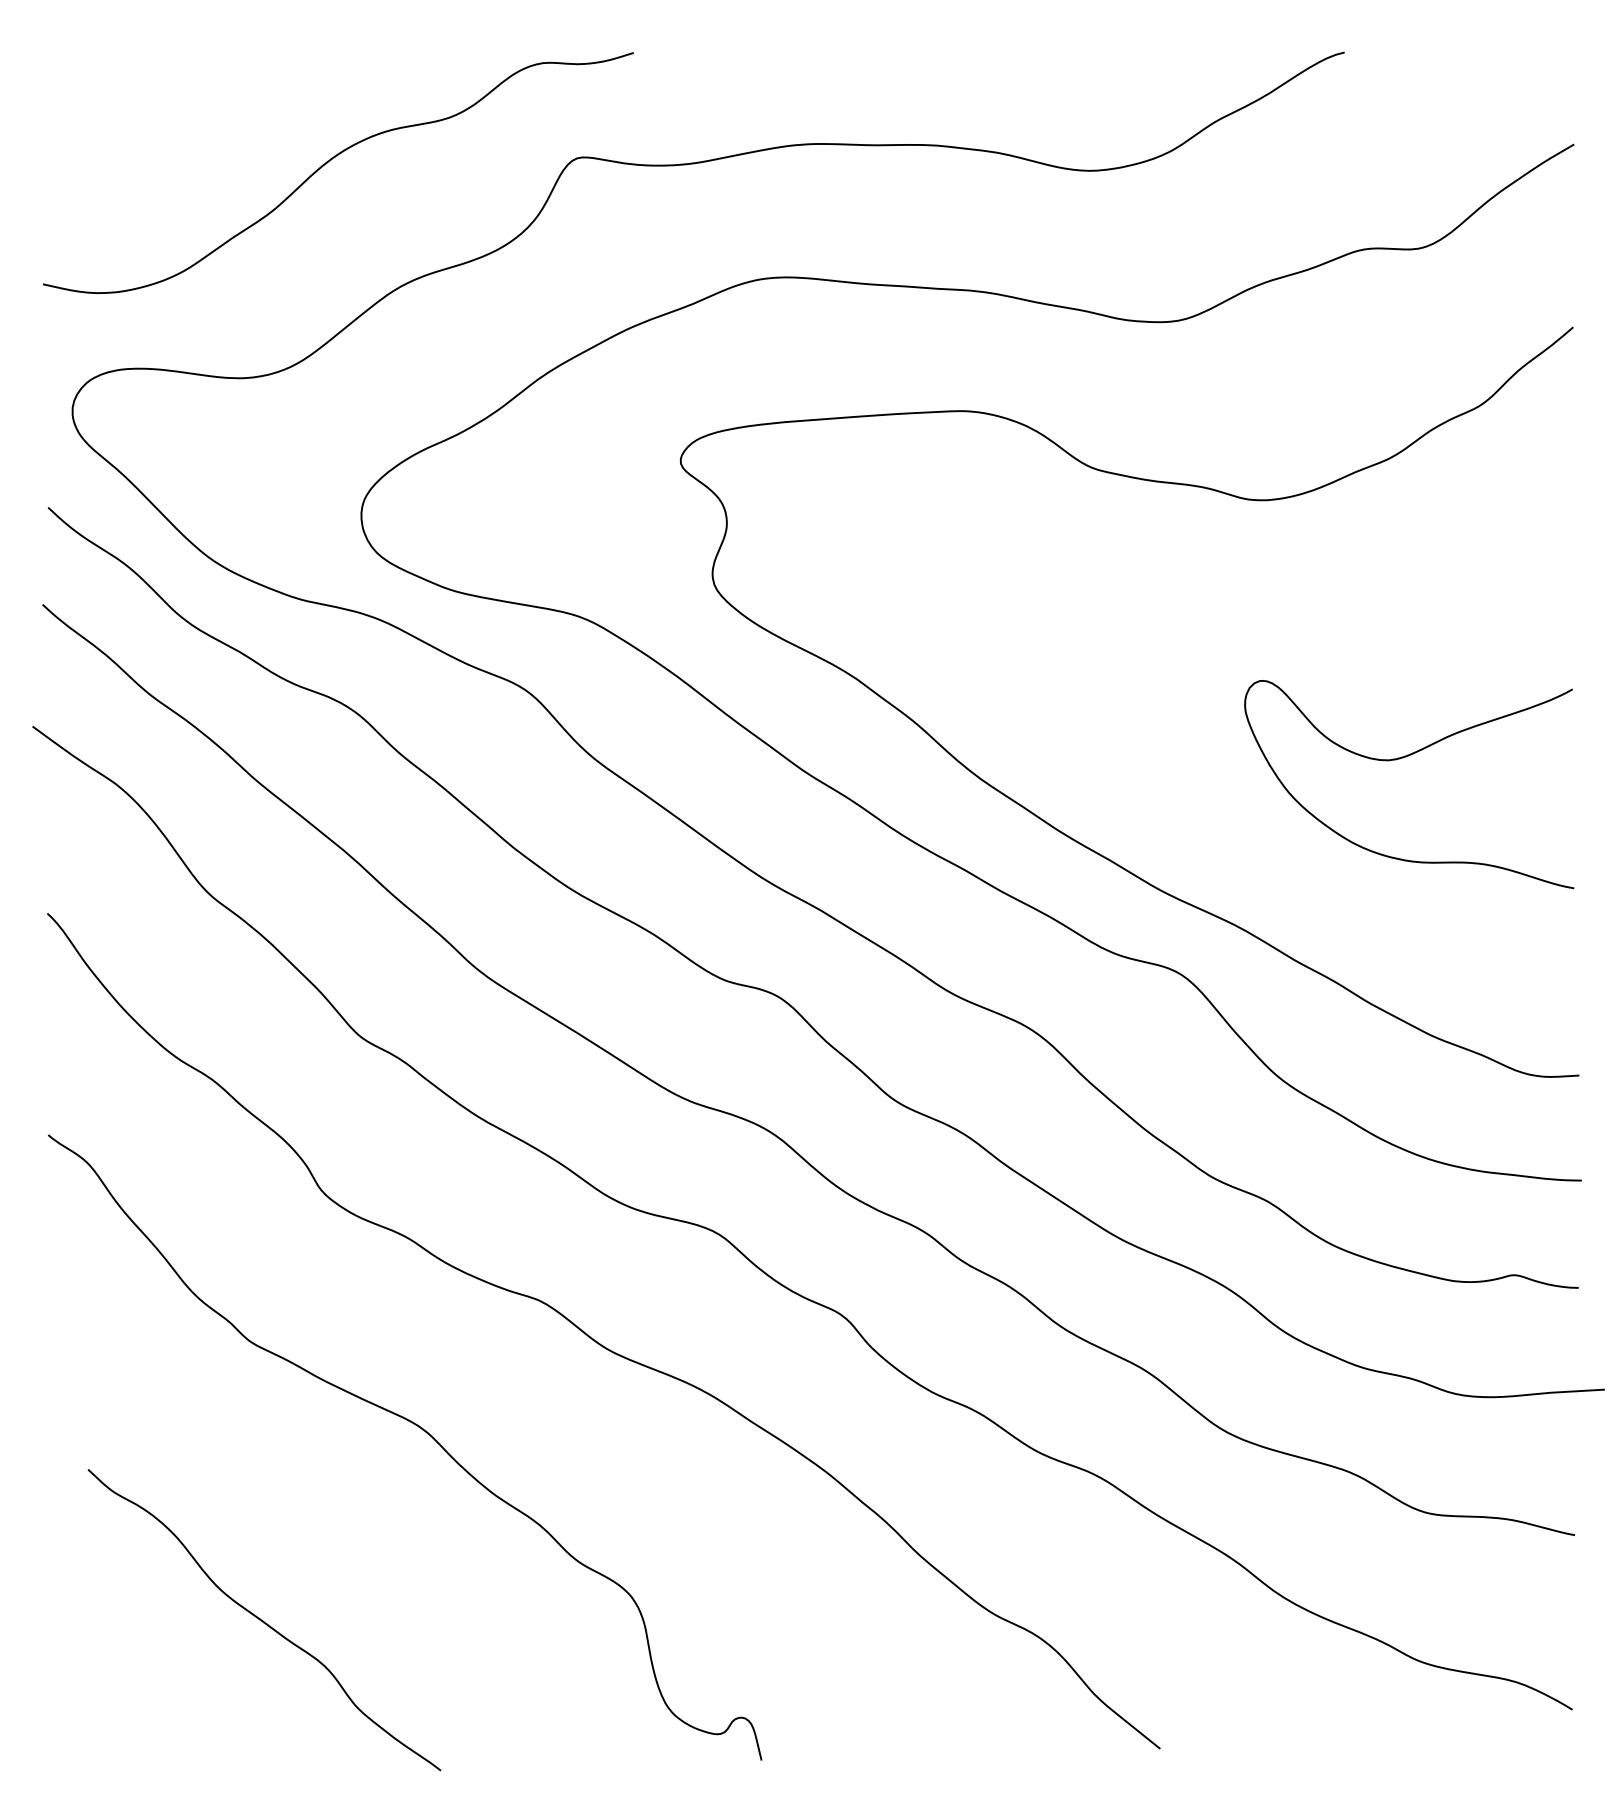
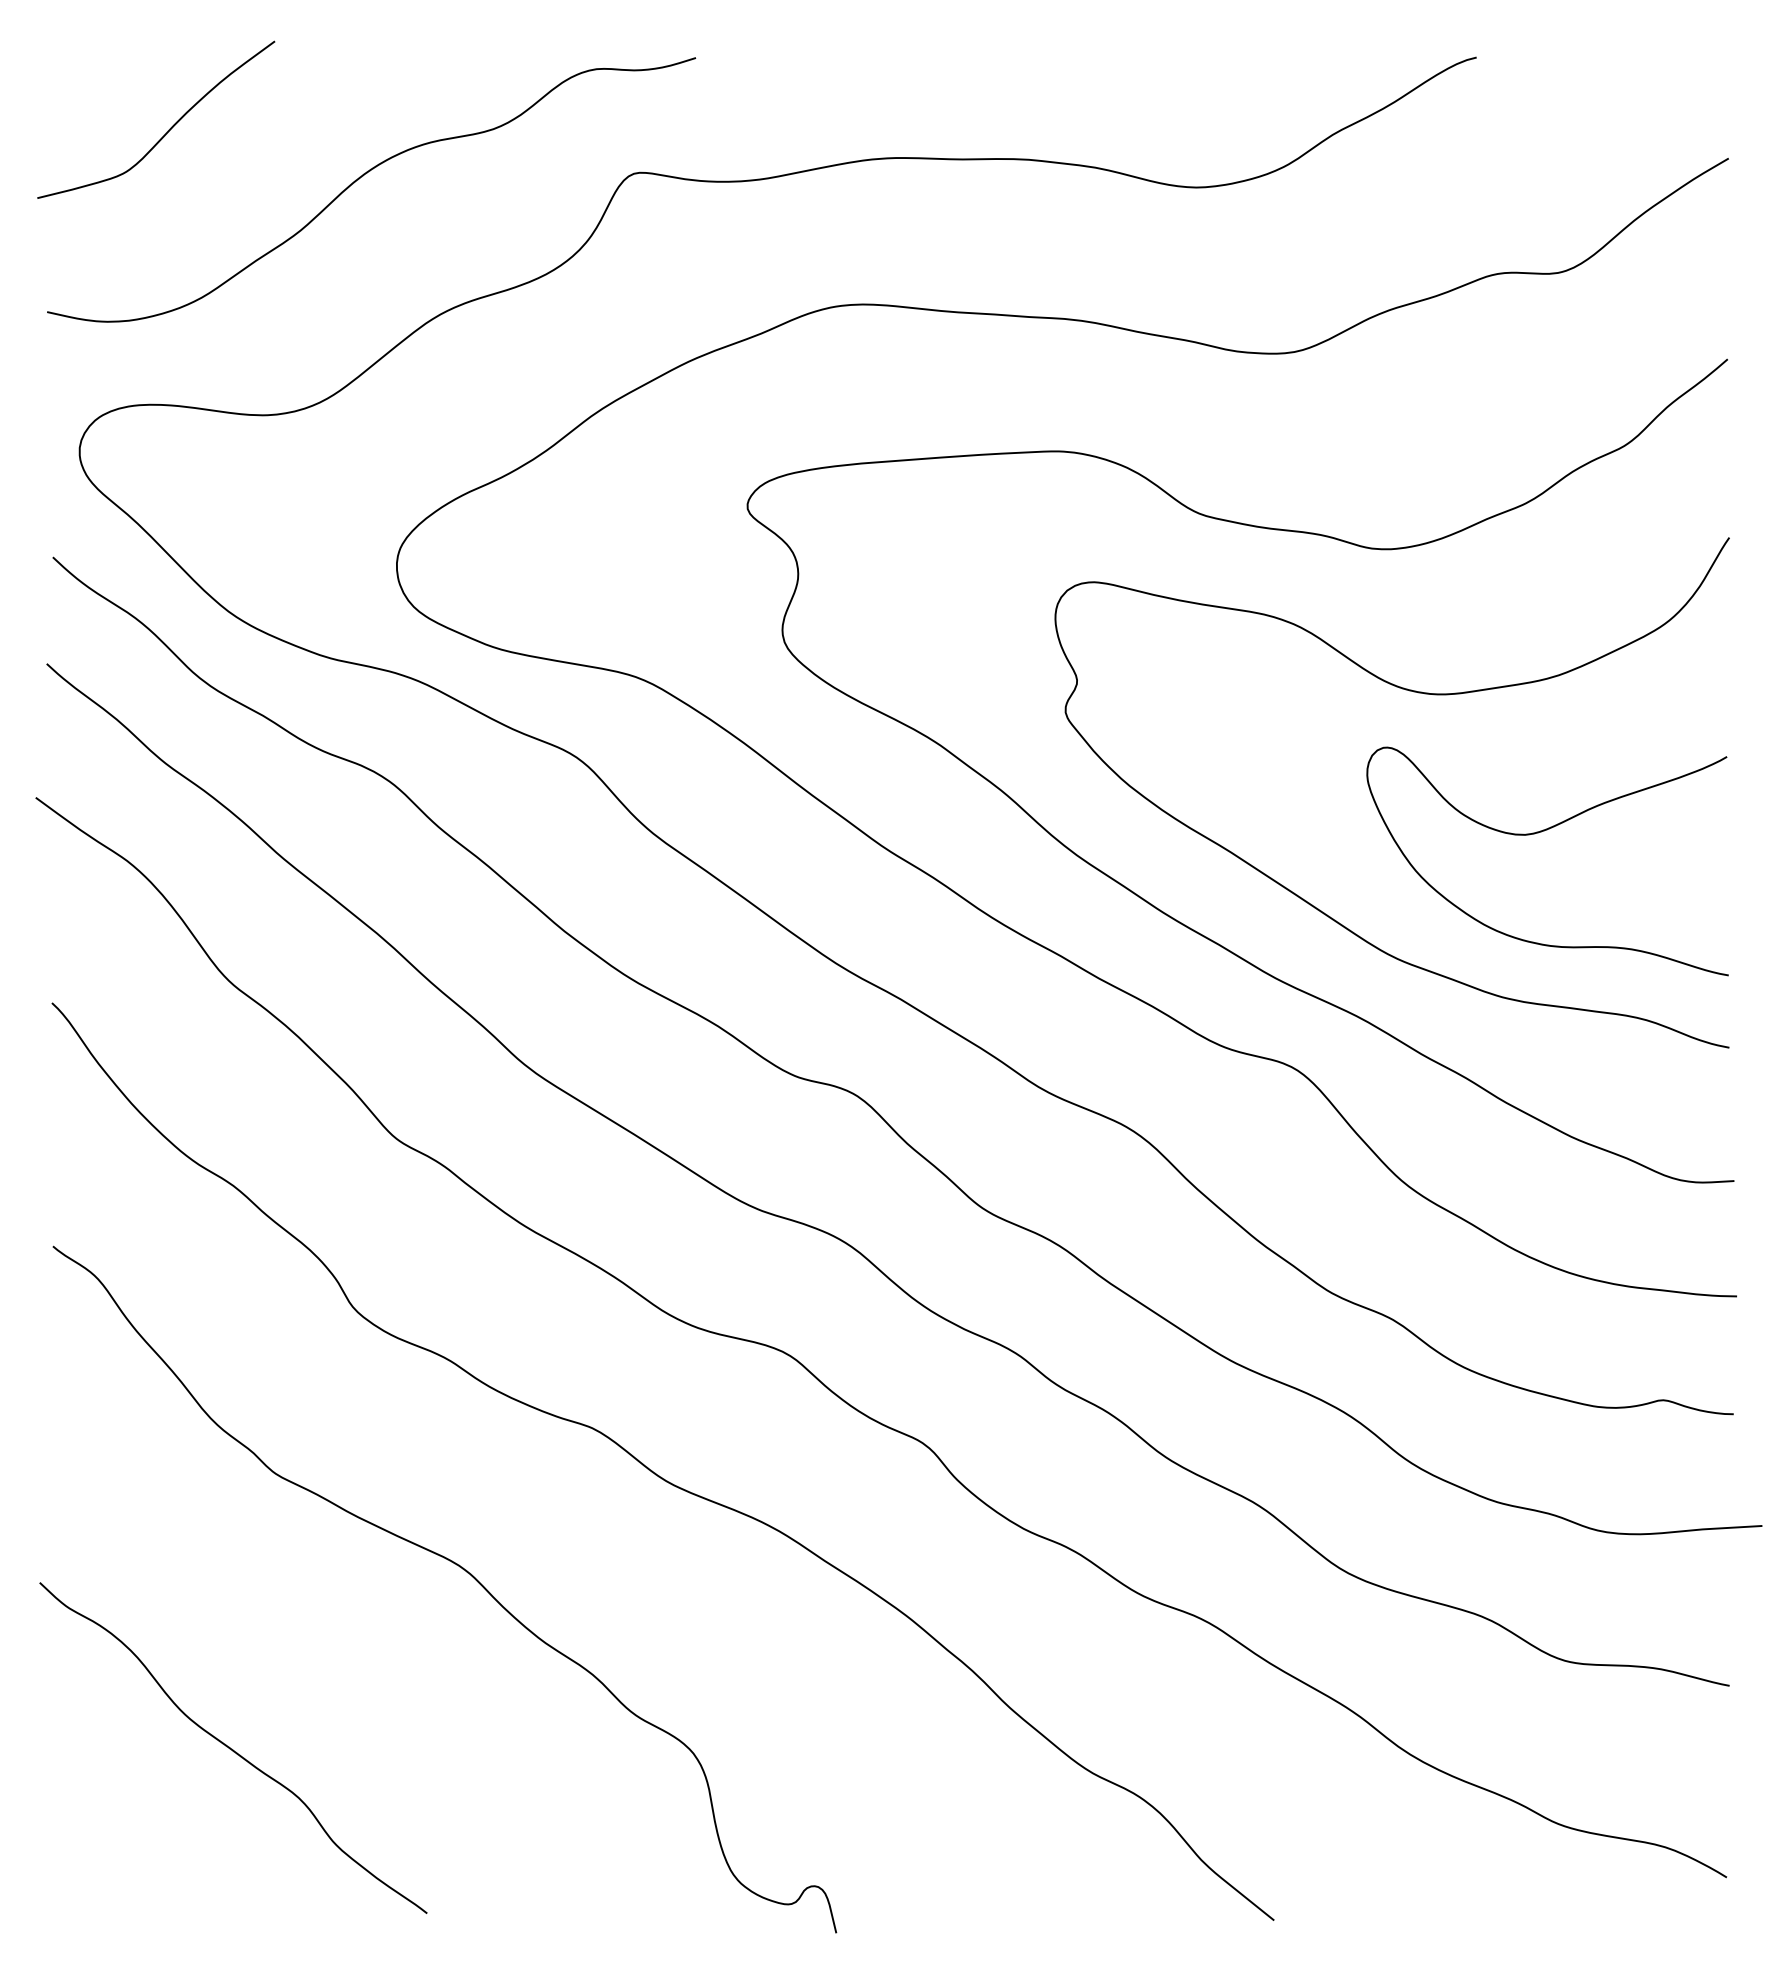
curve: (153, 118) -> (168, 129), added
curve: (1287, 630) -> (1413, 692), added
curve: (264, 1621) -> (233, 1749), moved

